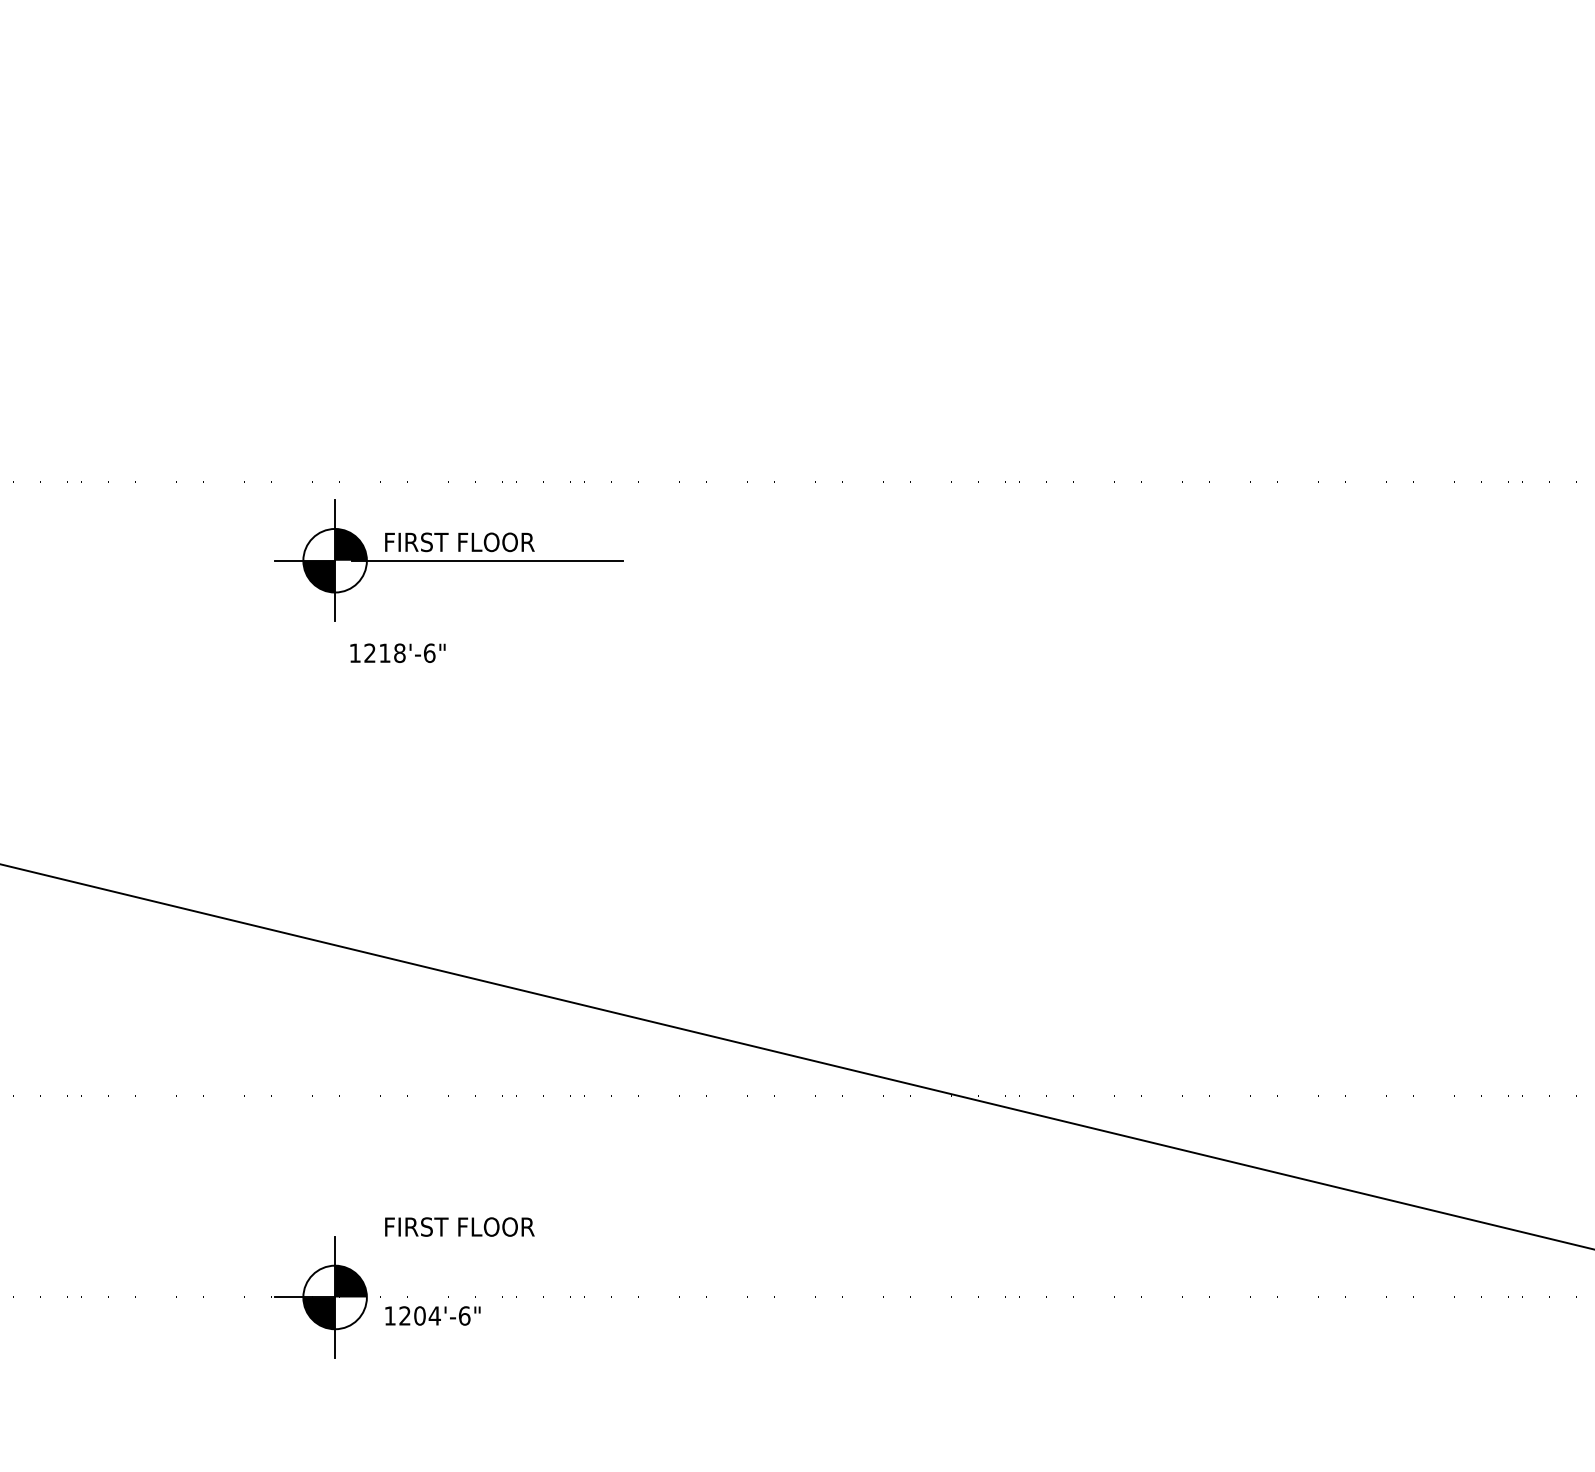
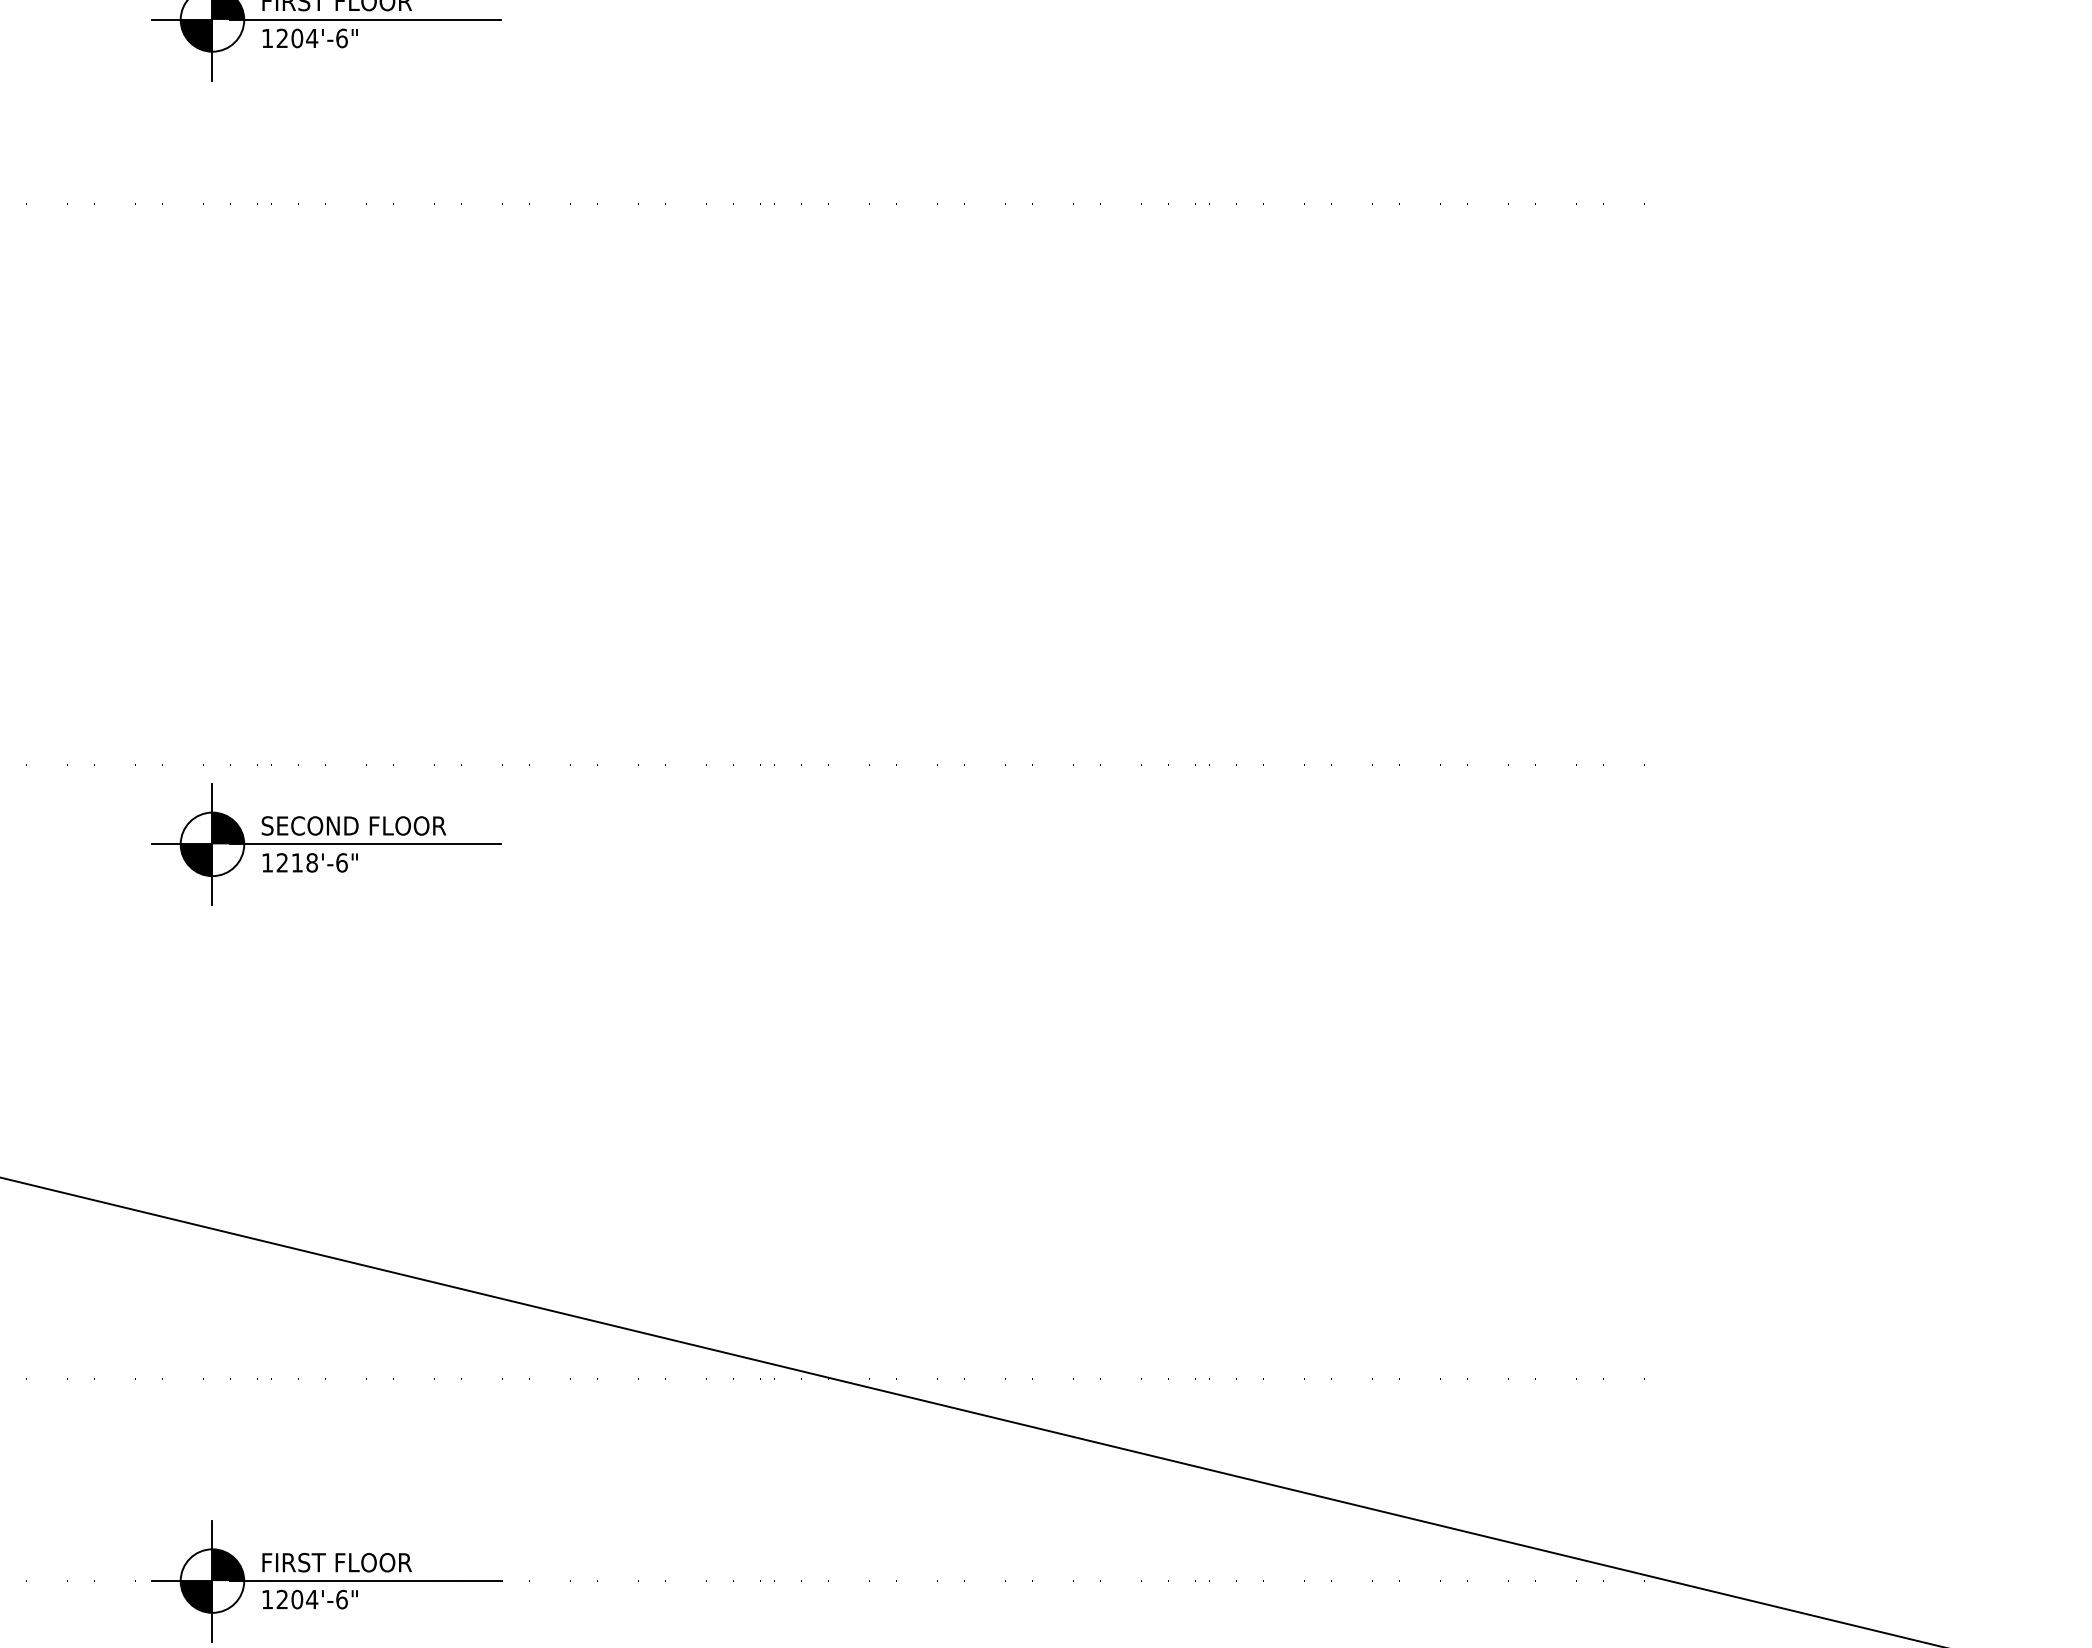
text: (476, 541) -> (353, 825), FIRST FLOOR -> SECOND FLOOR
text: (397, 652) -> (309, 862), moved
text: (459, 1226) -> (336, 1562), moved
line: (487, 1297) -> (364, 1581), added

